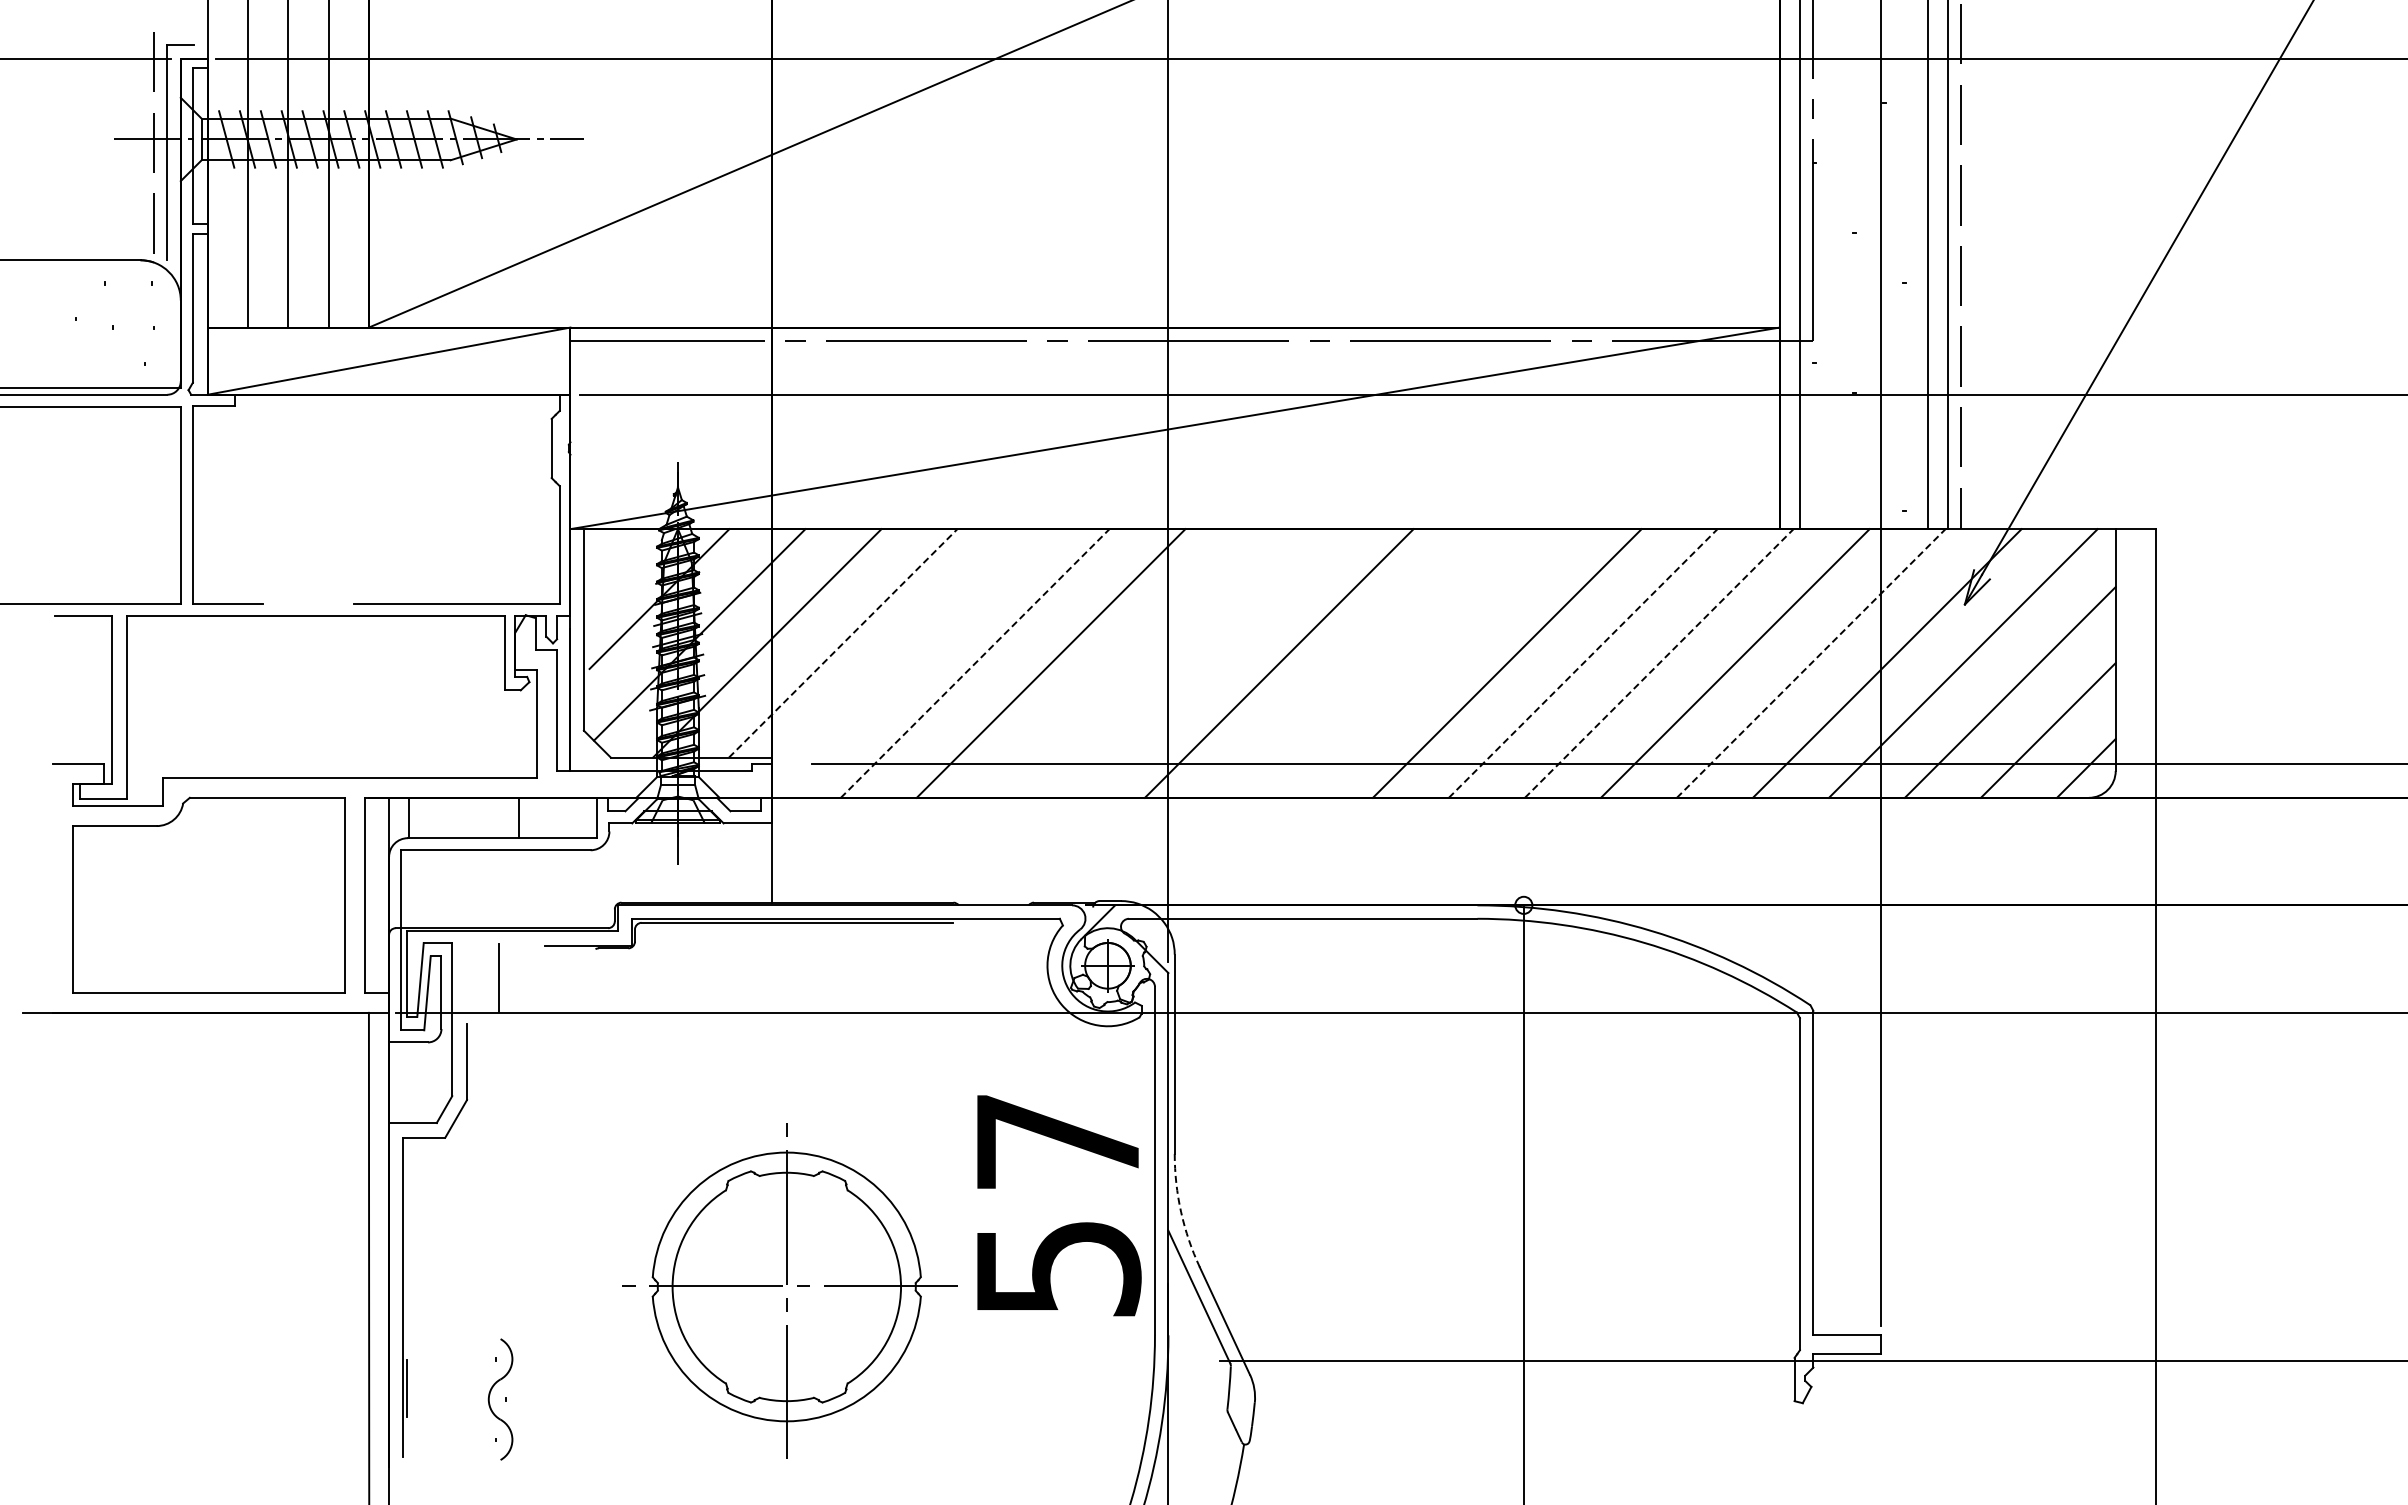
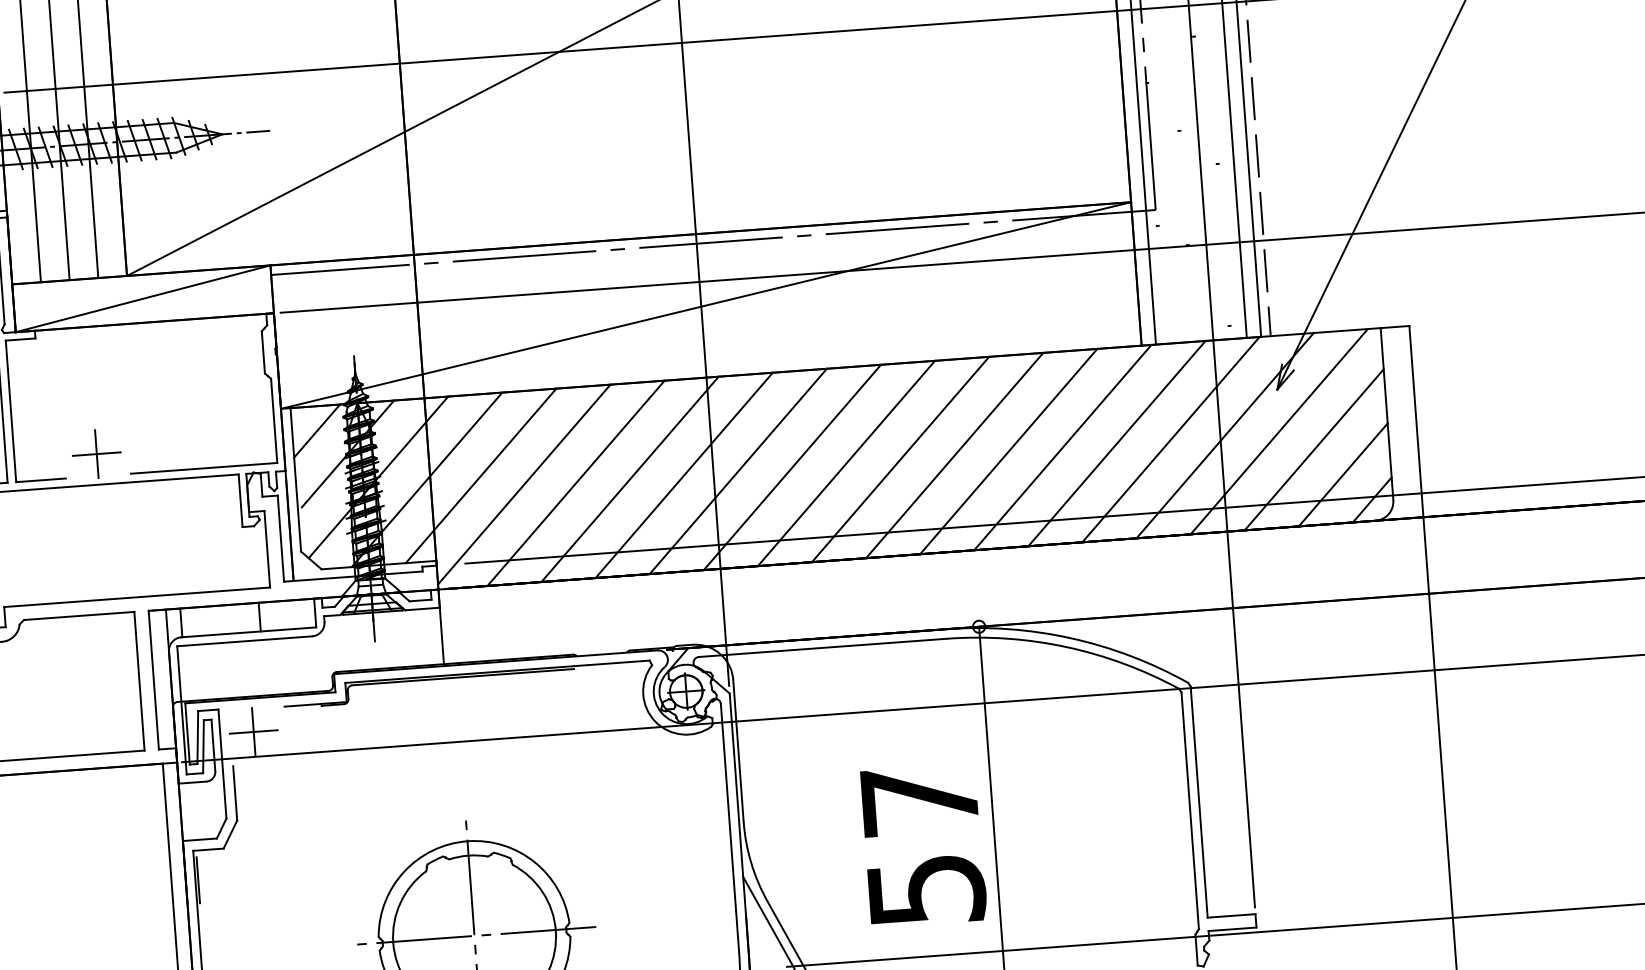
line: (618, 563) -> (316, 430), added
part: (308, 573) -> (96, 454), added
line: (843, 643) -> (481, 475), dashed -> solid
line: (902, 659) -> (524, 484), added
line: (975, 663) -> (576, 483), dashed -> solid
line: (1126, 663) -> (683, 475), added
line: (1202, 663) -> (737, 471), added
line: (1354, 663) -> (845, 463), added
line: (1430, 663) -> (900, 459), added
line: (1583, 663) -> (1008, 451), dashed -> solid
line: (1659, 663) -> (1063, 447), dashed -> solid
line: (1811, 663) -> (1171, 439), dashed -> solid
line: (498, 977) -> (253, 731), added
line: (406, 1179) -> (198, 880), added
text: (1059, 1205) -> (924, 845), moved
arc: (1181, 1212) -> (751, 863), dashed -> solid

